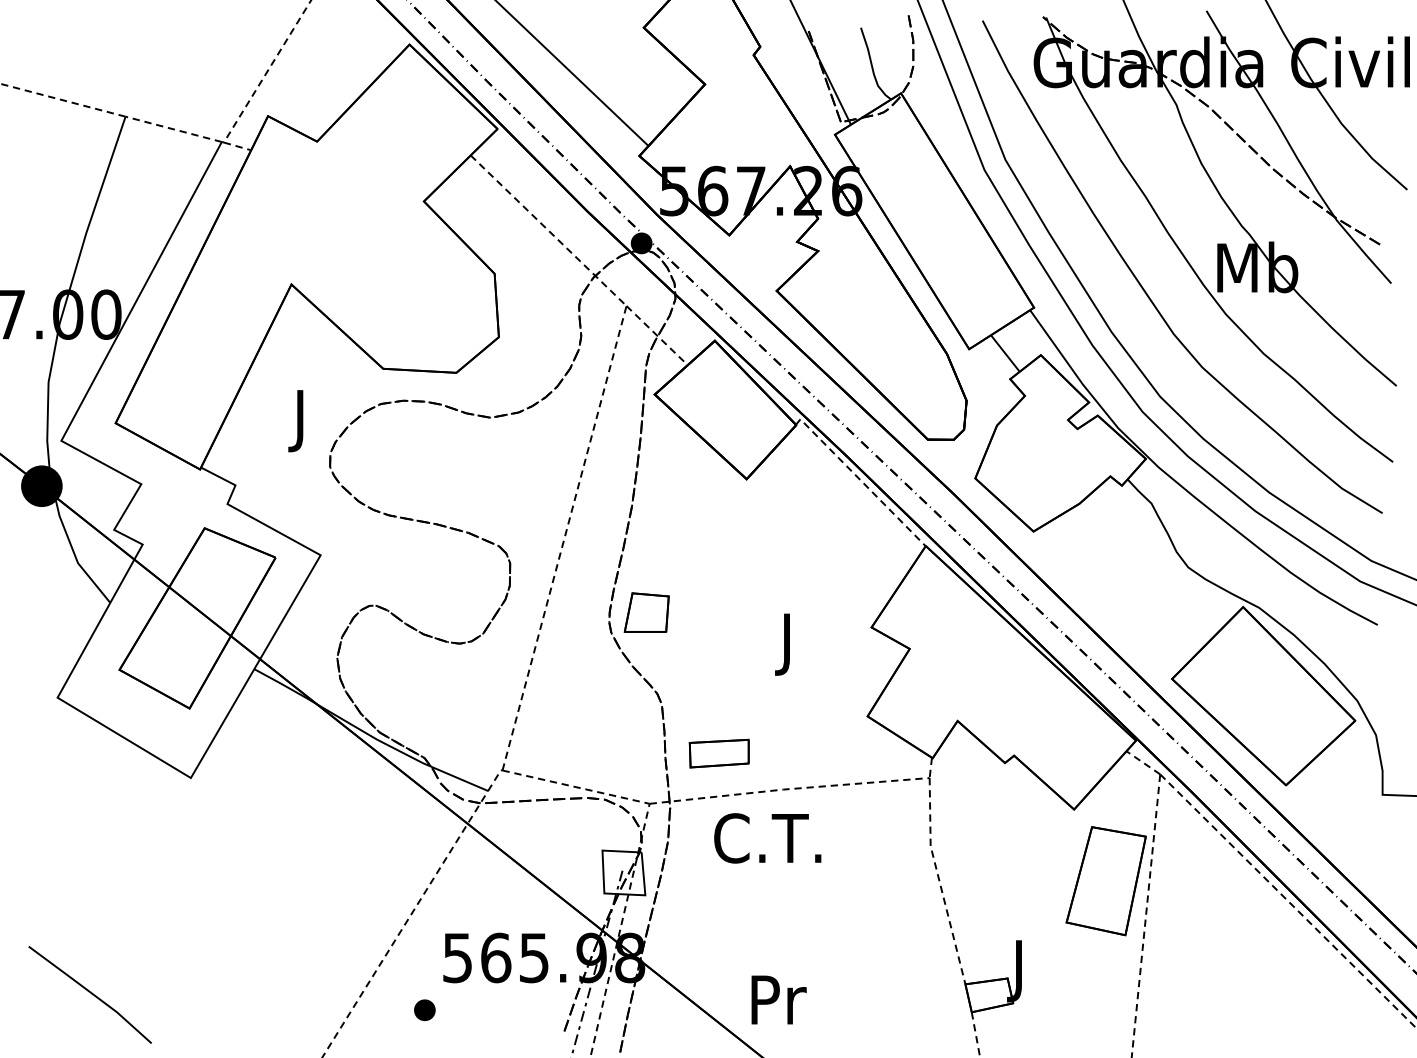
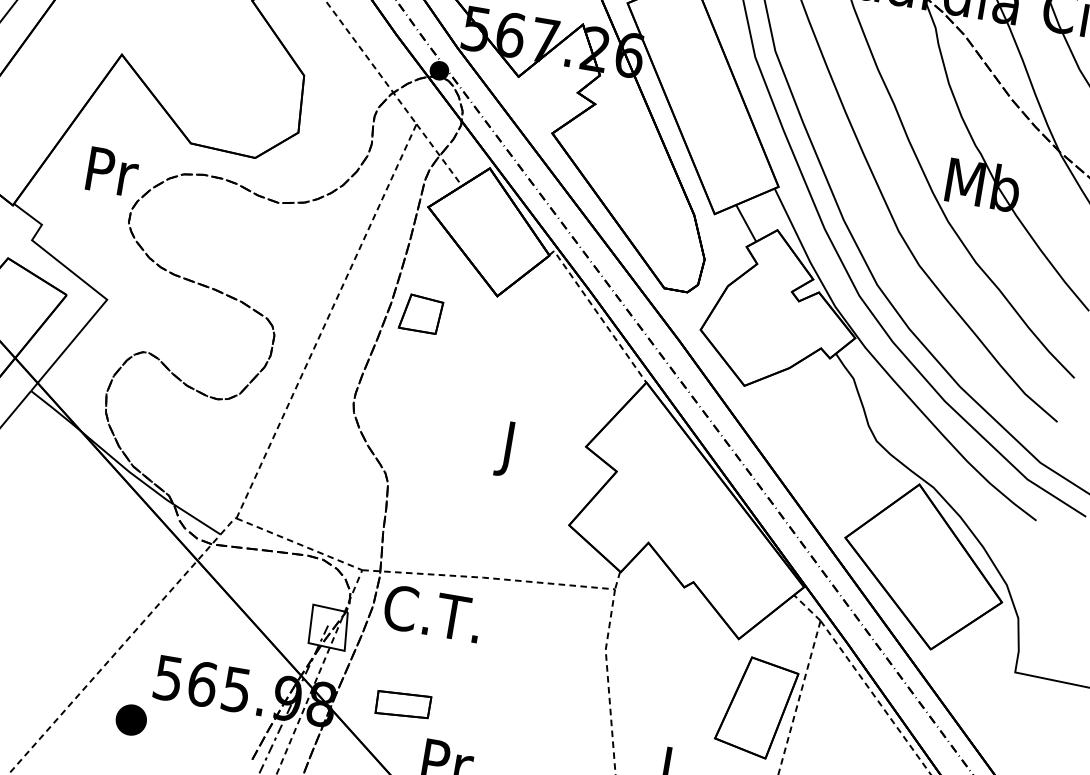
text: (302, 421) -> (111, 178), J -> Pr
part: (646, 612) -> (421, 313), moved
part: (718, 753) -> (402, 704), moved
text: (767, 838) -> (432, 613), moved
part: (424, 1009) -> (131, 719), size x1.6

